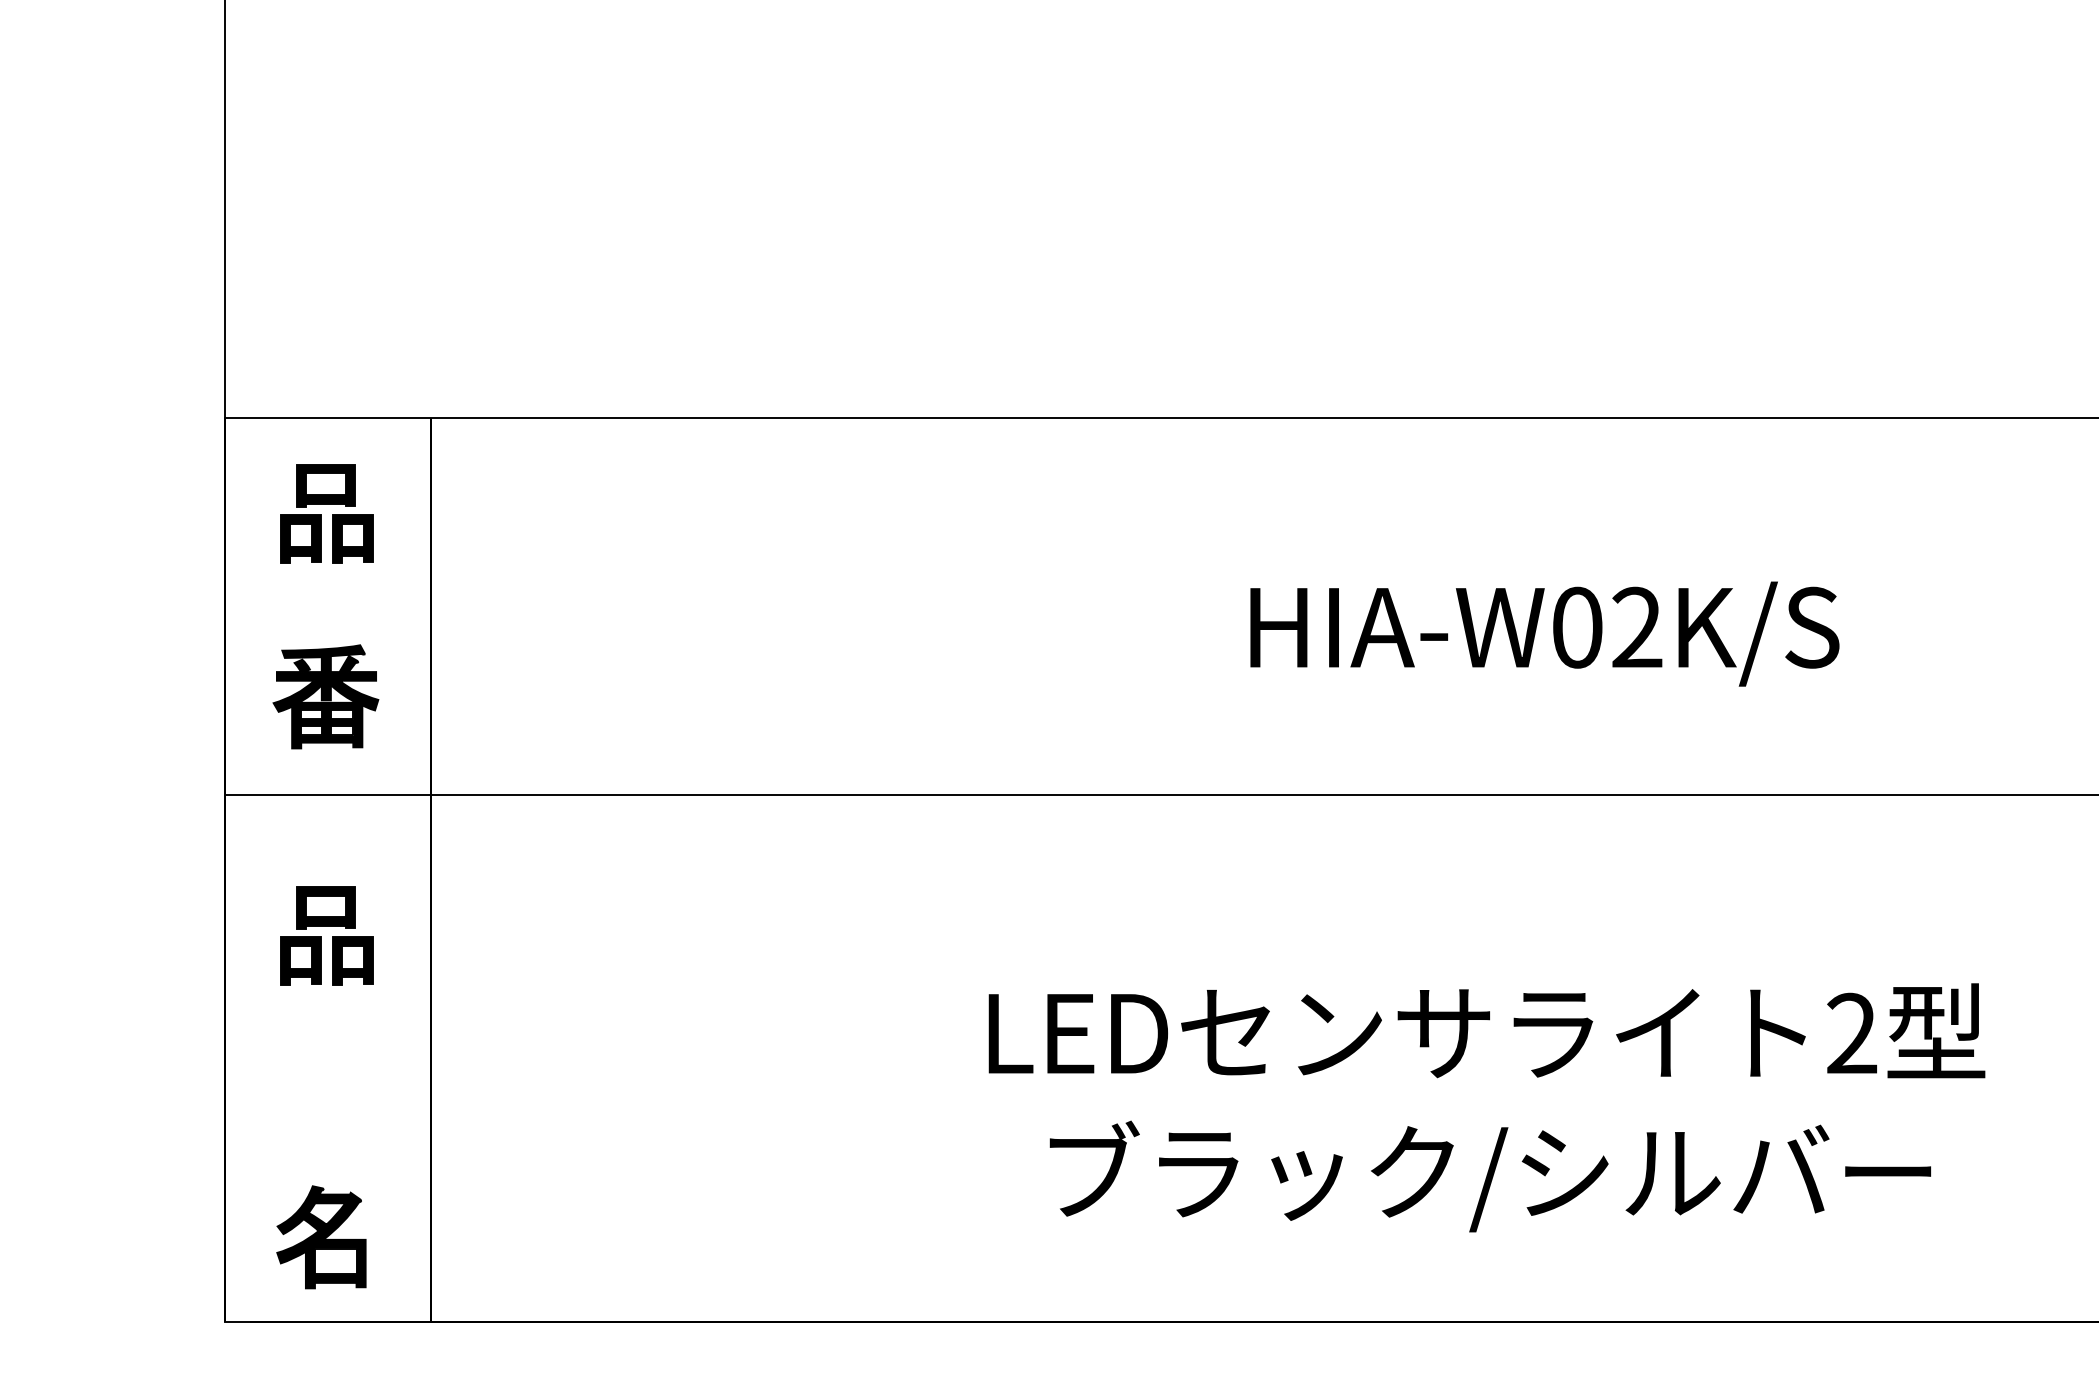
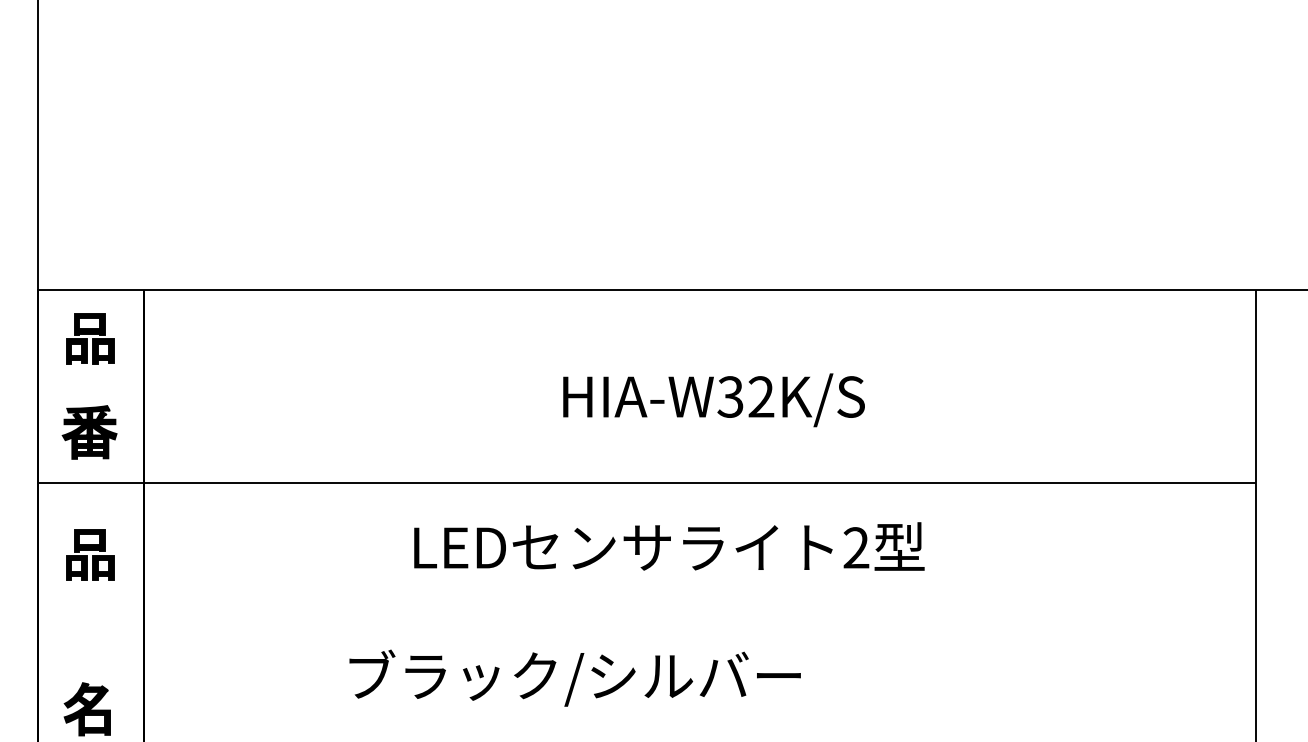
text: (1576, 626) -> (730, 396), HIA-W02K/S -> HIA-W32K/S
text: (1487, 1030) -> (669, 546), moved
text: (1489, 1175) -> (574, 677), moved

